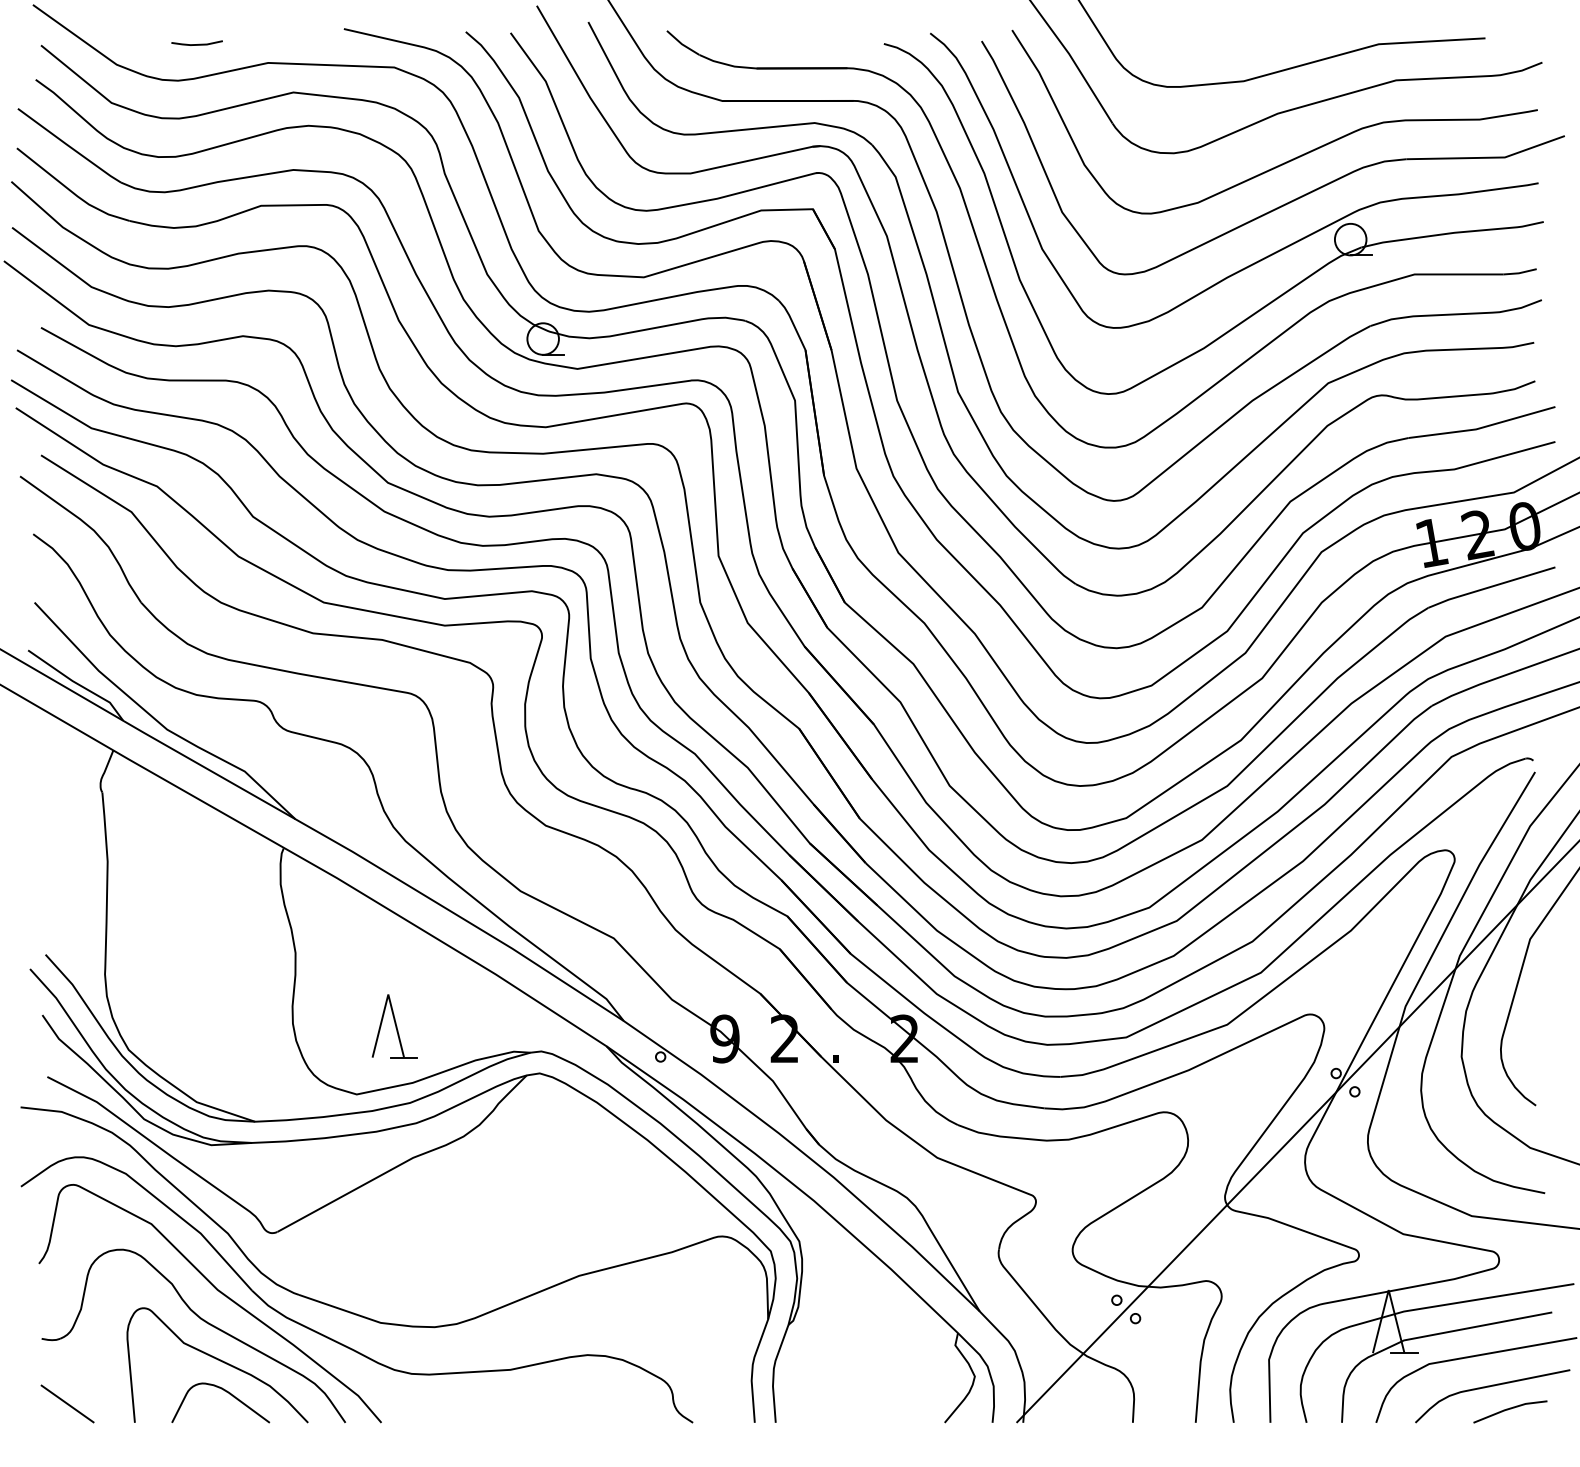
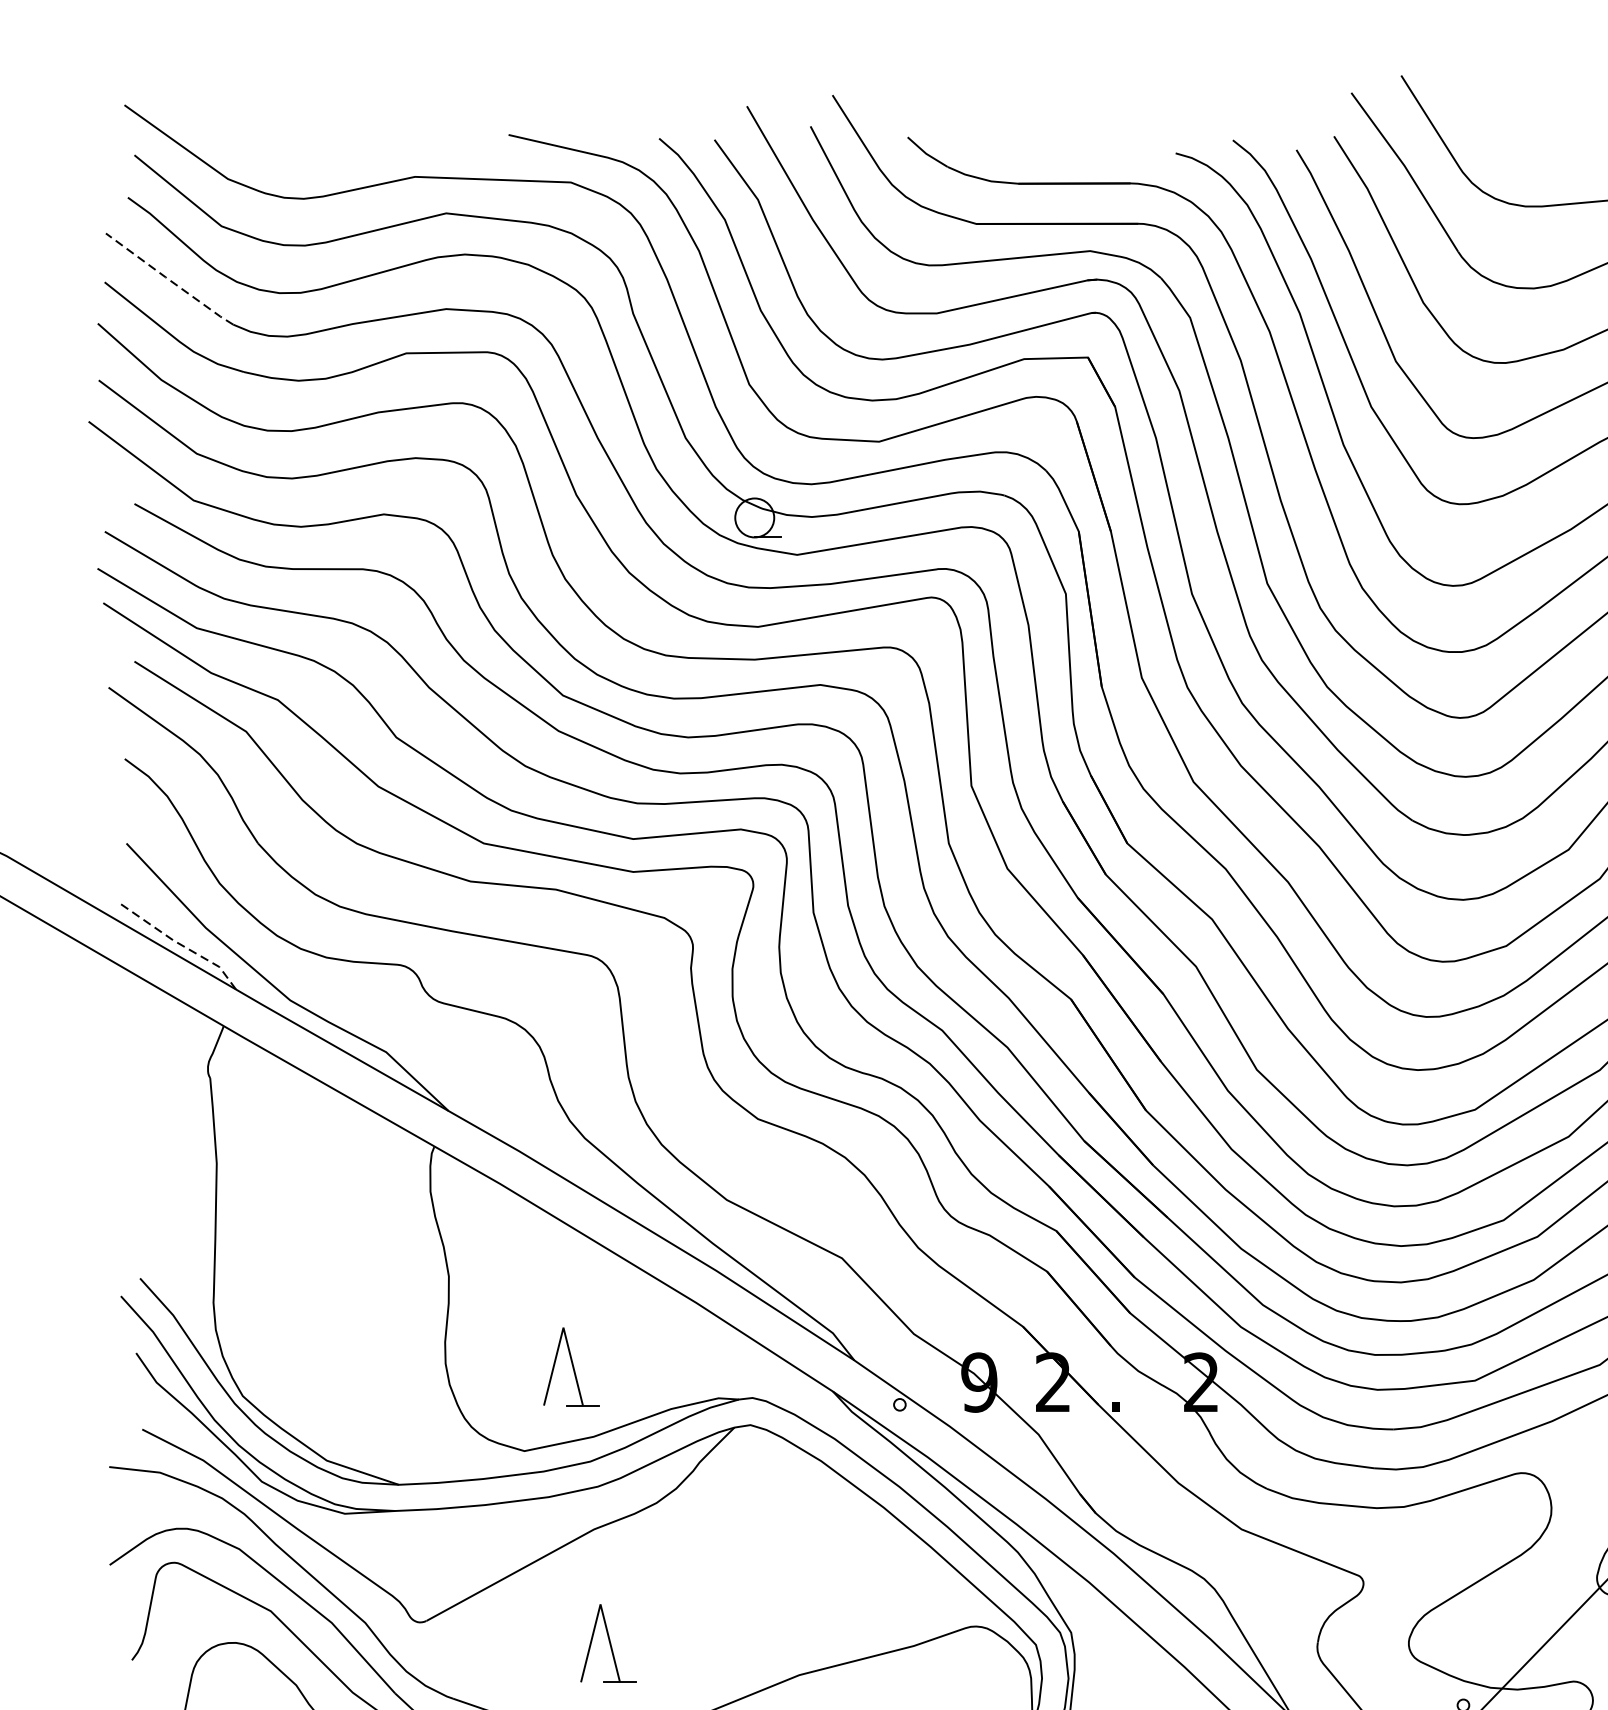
line: (196, 44) -> (326, 154), removed
line: (69, 146) -> (169, 280), solid -> dashed
line: (77, 684) -> (179, 944), solid -> dashed
part: (424, 1250) -> (608, 1643), added

